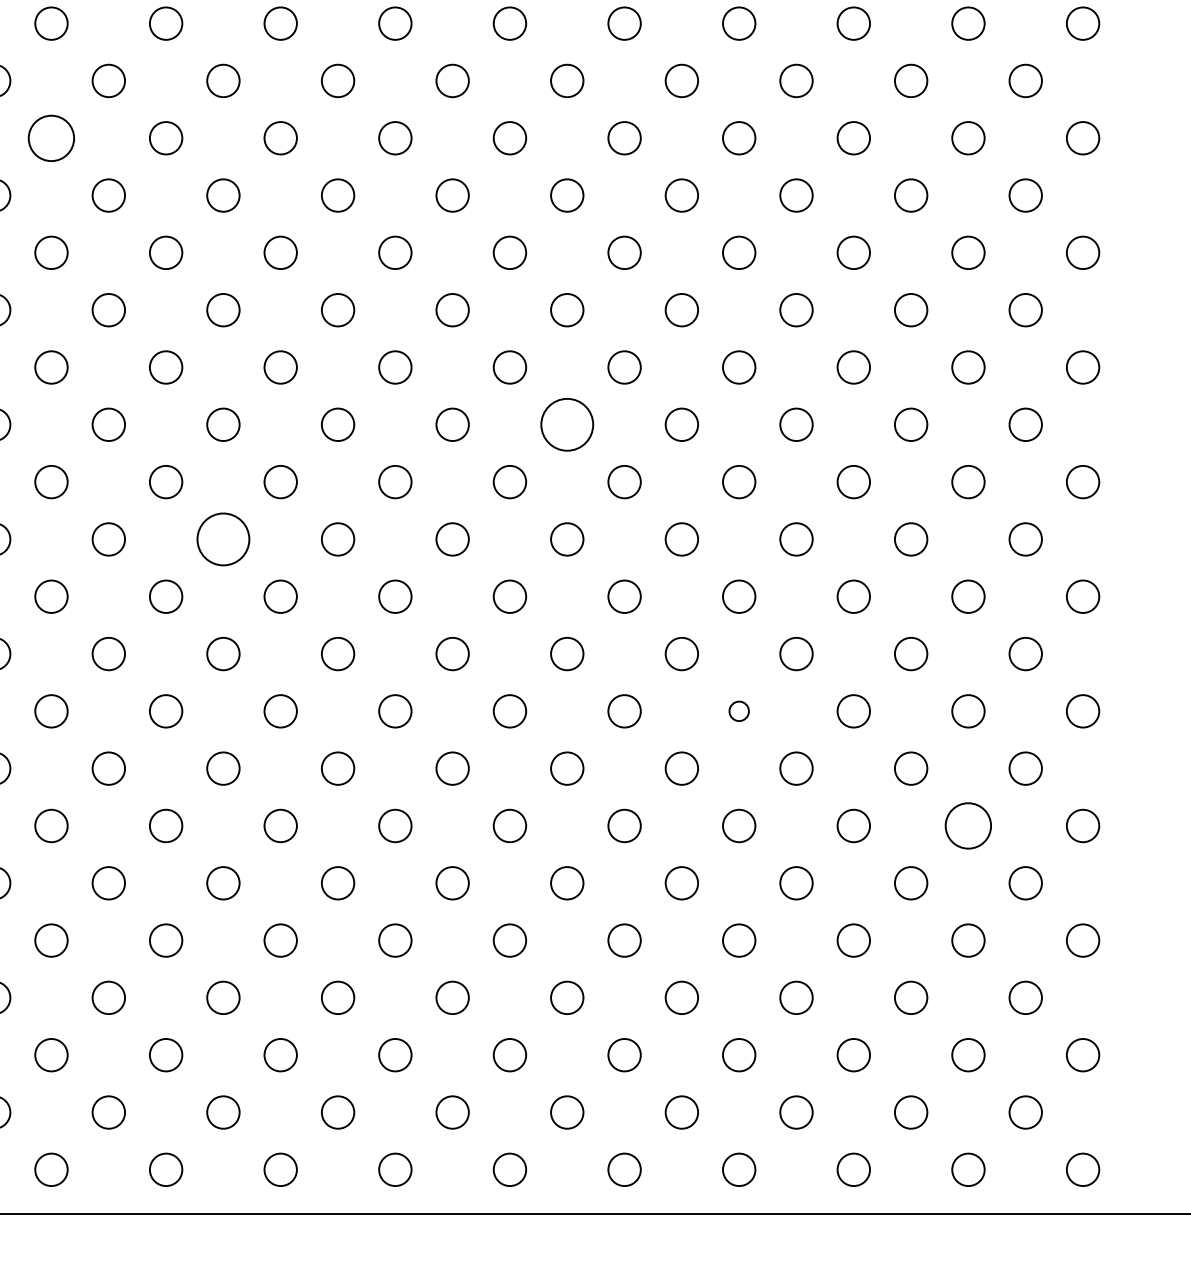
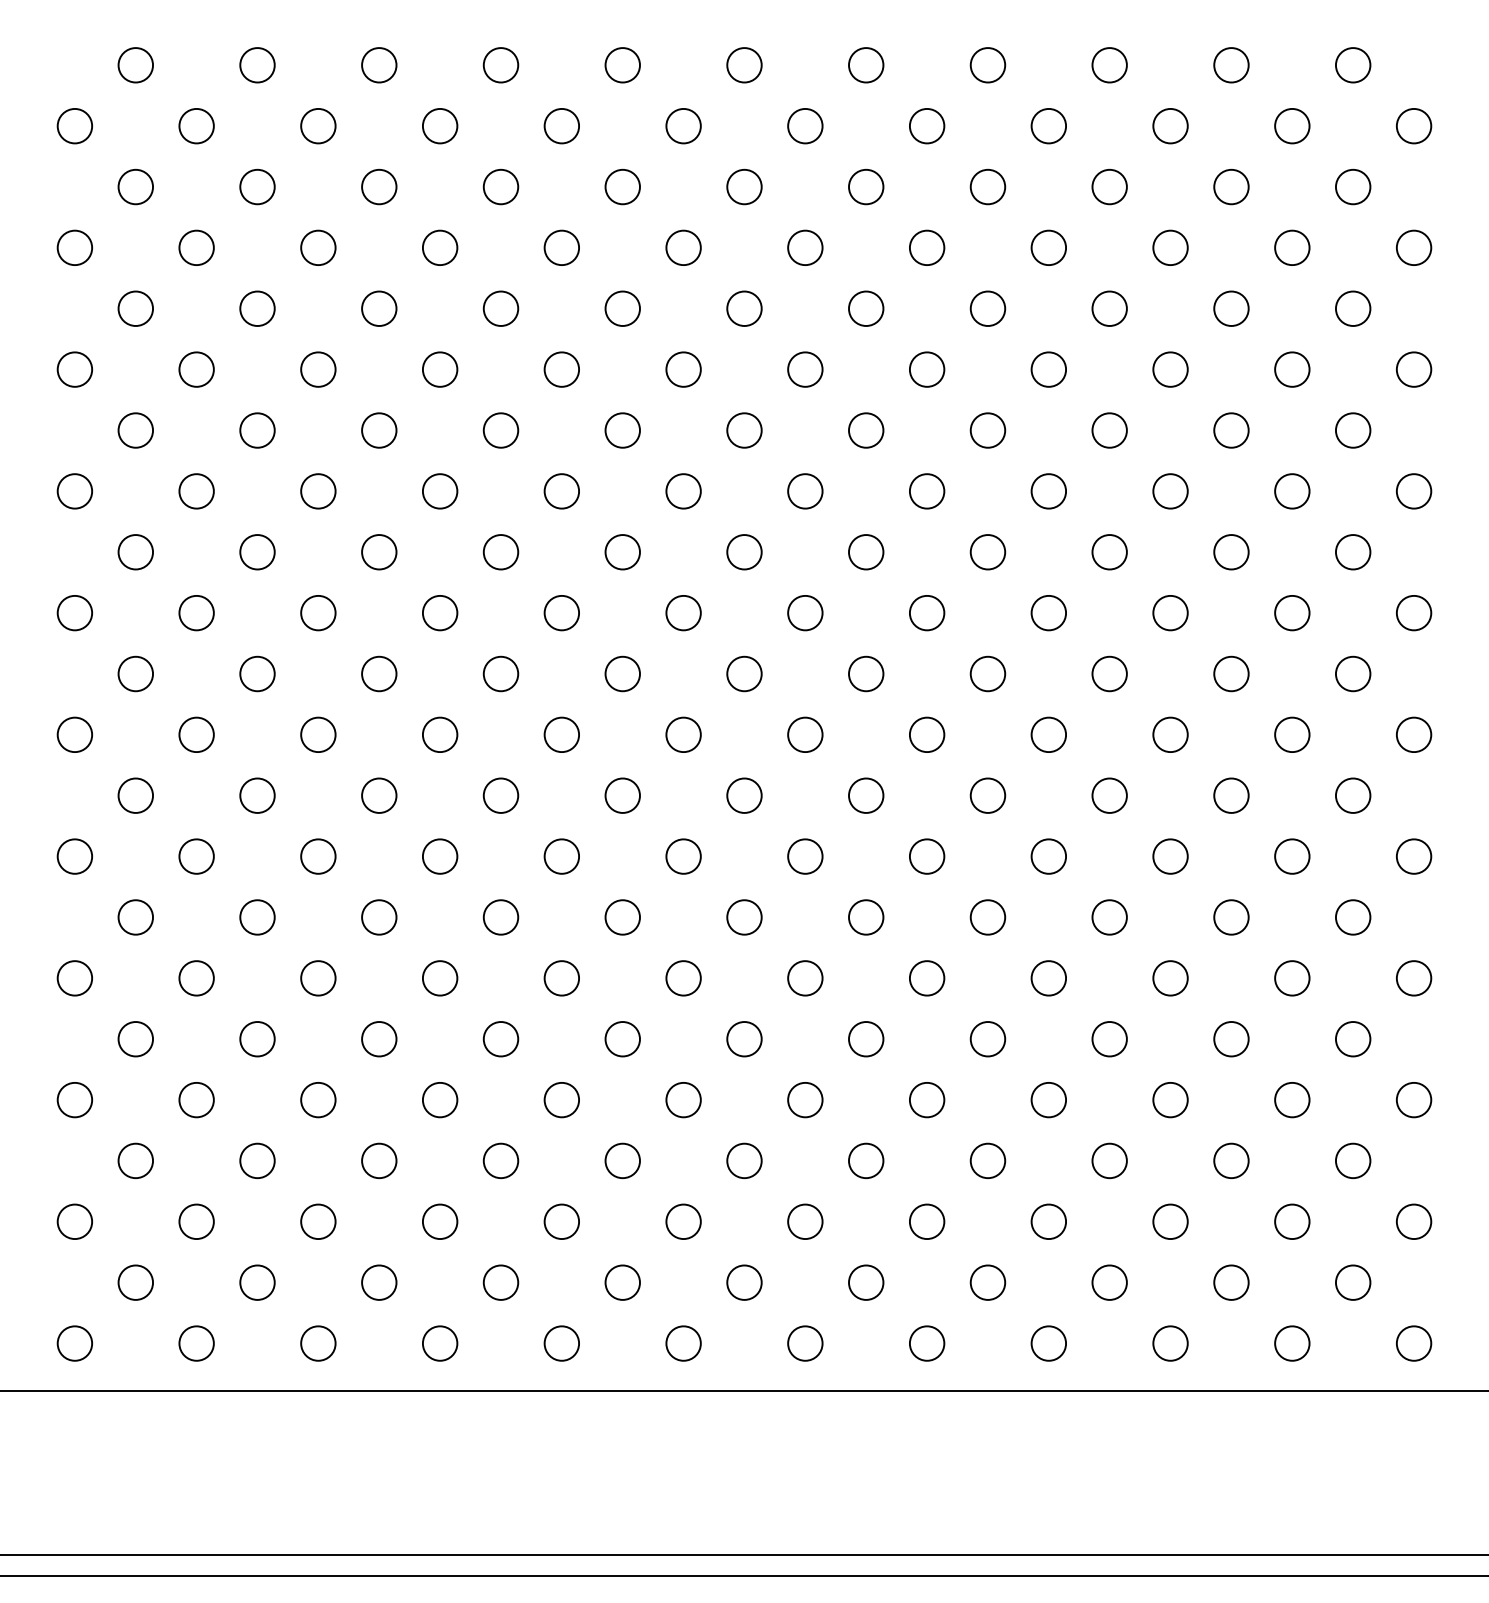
circle: (51, 137) -> (318, 247), size x0.71
circle: (567, 425) -> (866, 552), size x0.62
circle: (222, 538) -> (500, 673), size x0.62
circle: (738, 711) -> (1048, 856), size x1.67
circle: (968, 826) -> (1292, 978), size x0.71

